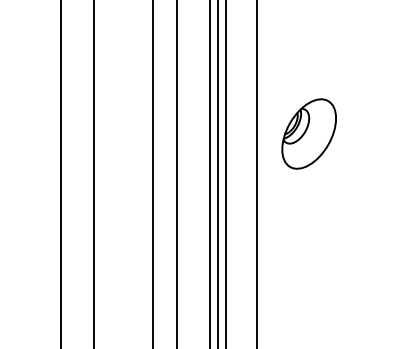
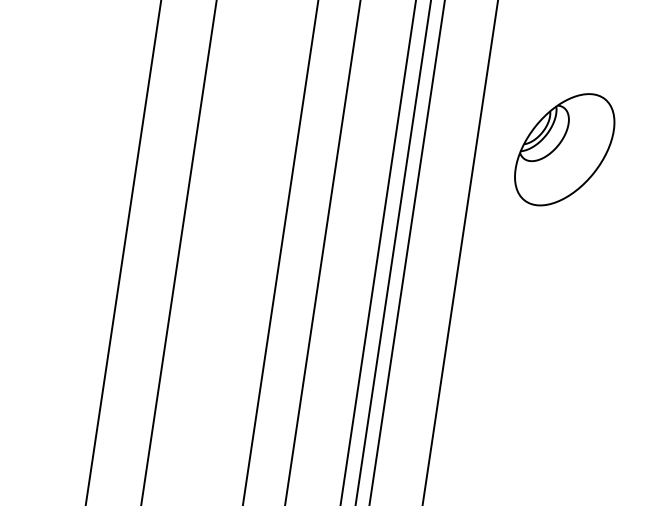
part: (308, 133) -> (563, 148), moved

